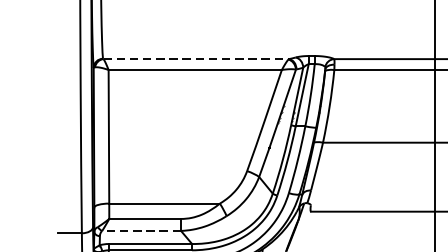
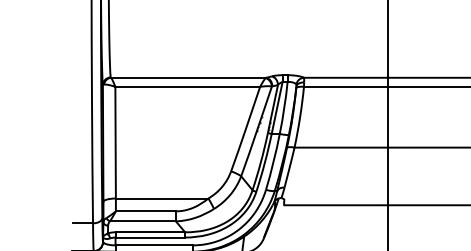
line: (197, 58) -> (189, 77), dashed -> solid
line: (141, 231) -> (142, 221), dashed -> solid

